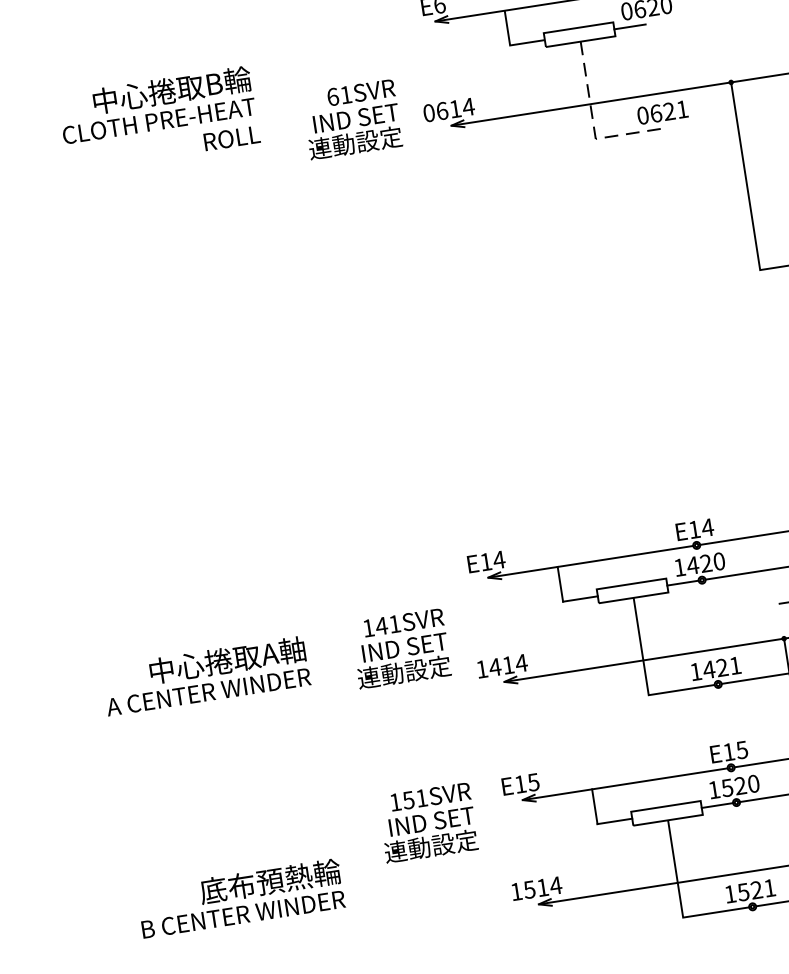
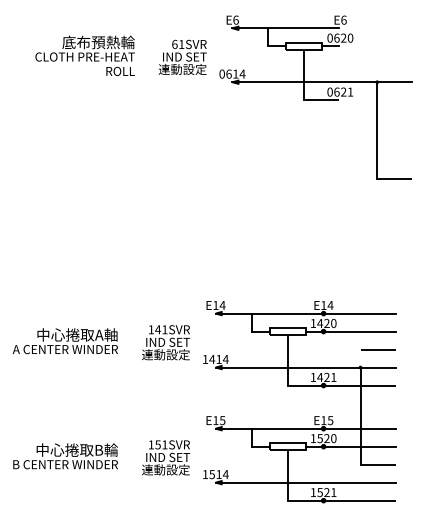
text: (157, 92) -> (86, 42), 中心捲取B輪 -> 底布預熱輪
text: (351, 117) -> (182, 56), moved
line: (593, 125) -> (304, 93), dashed -> solid
text: (428, 822) -> (166, 457), moved
text: (246, 884) -> (69, 449), 底布預熱輪 -> 中心捲取B輪

